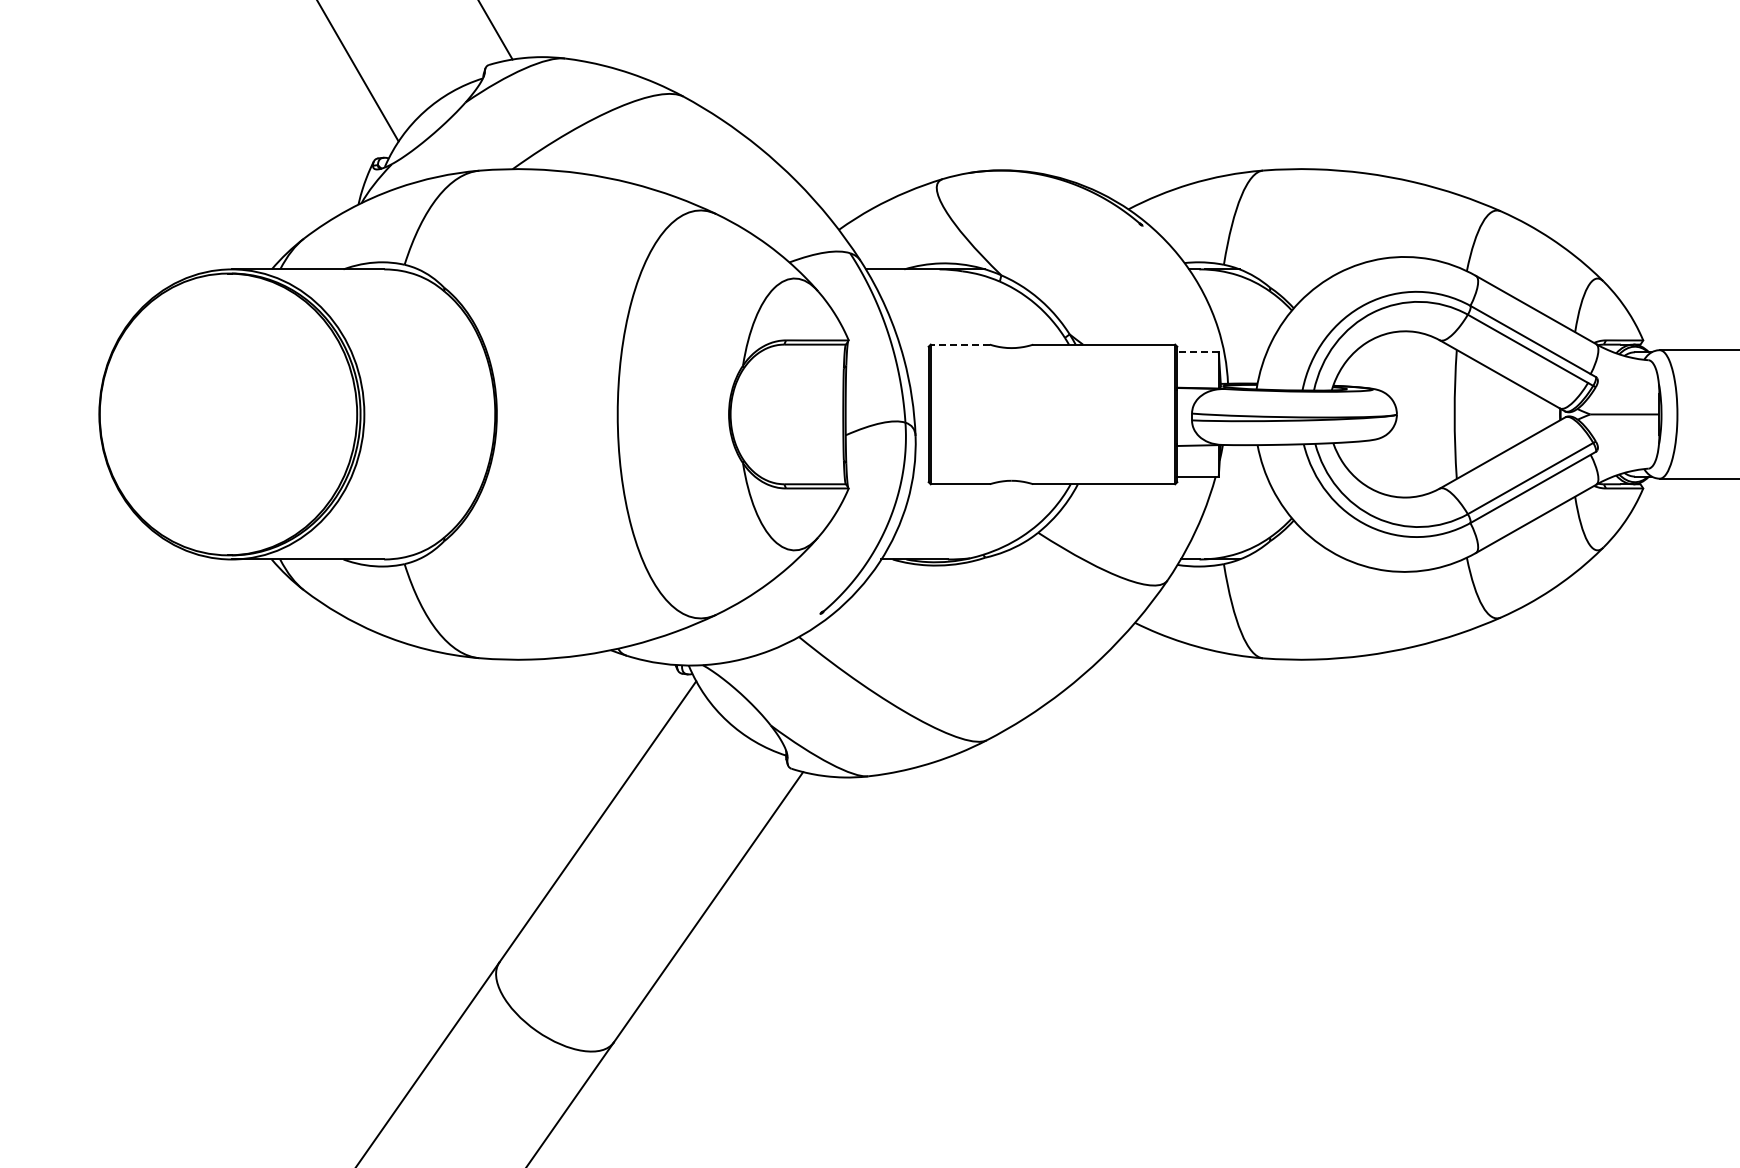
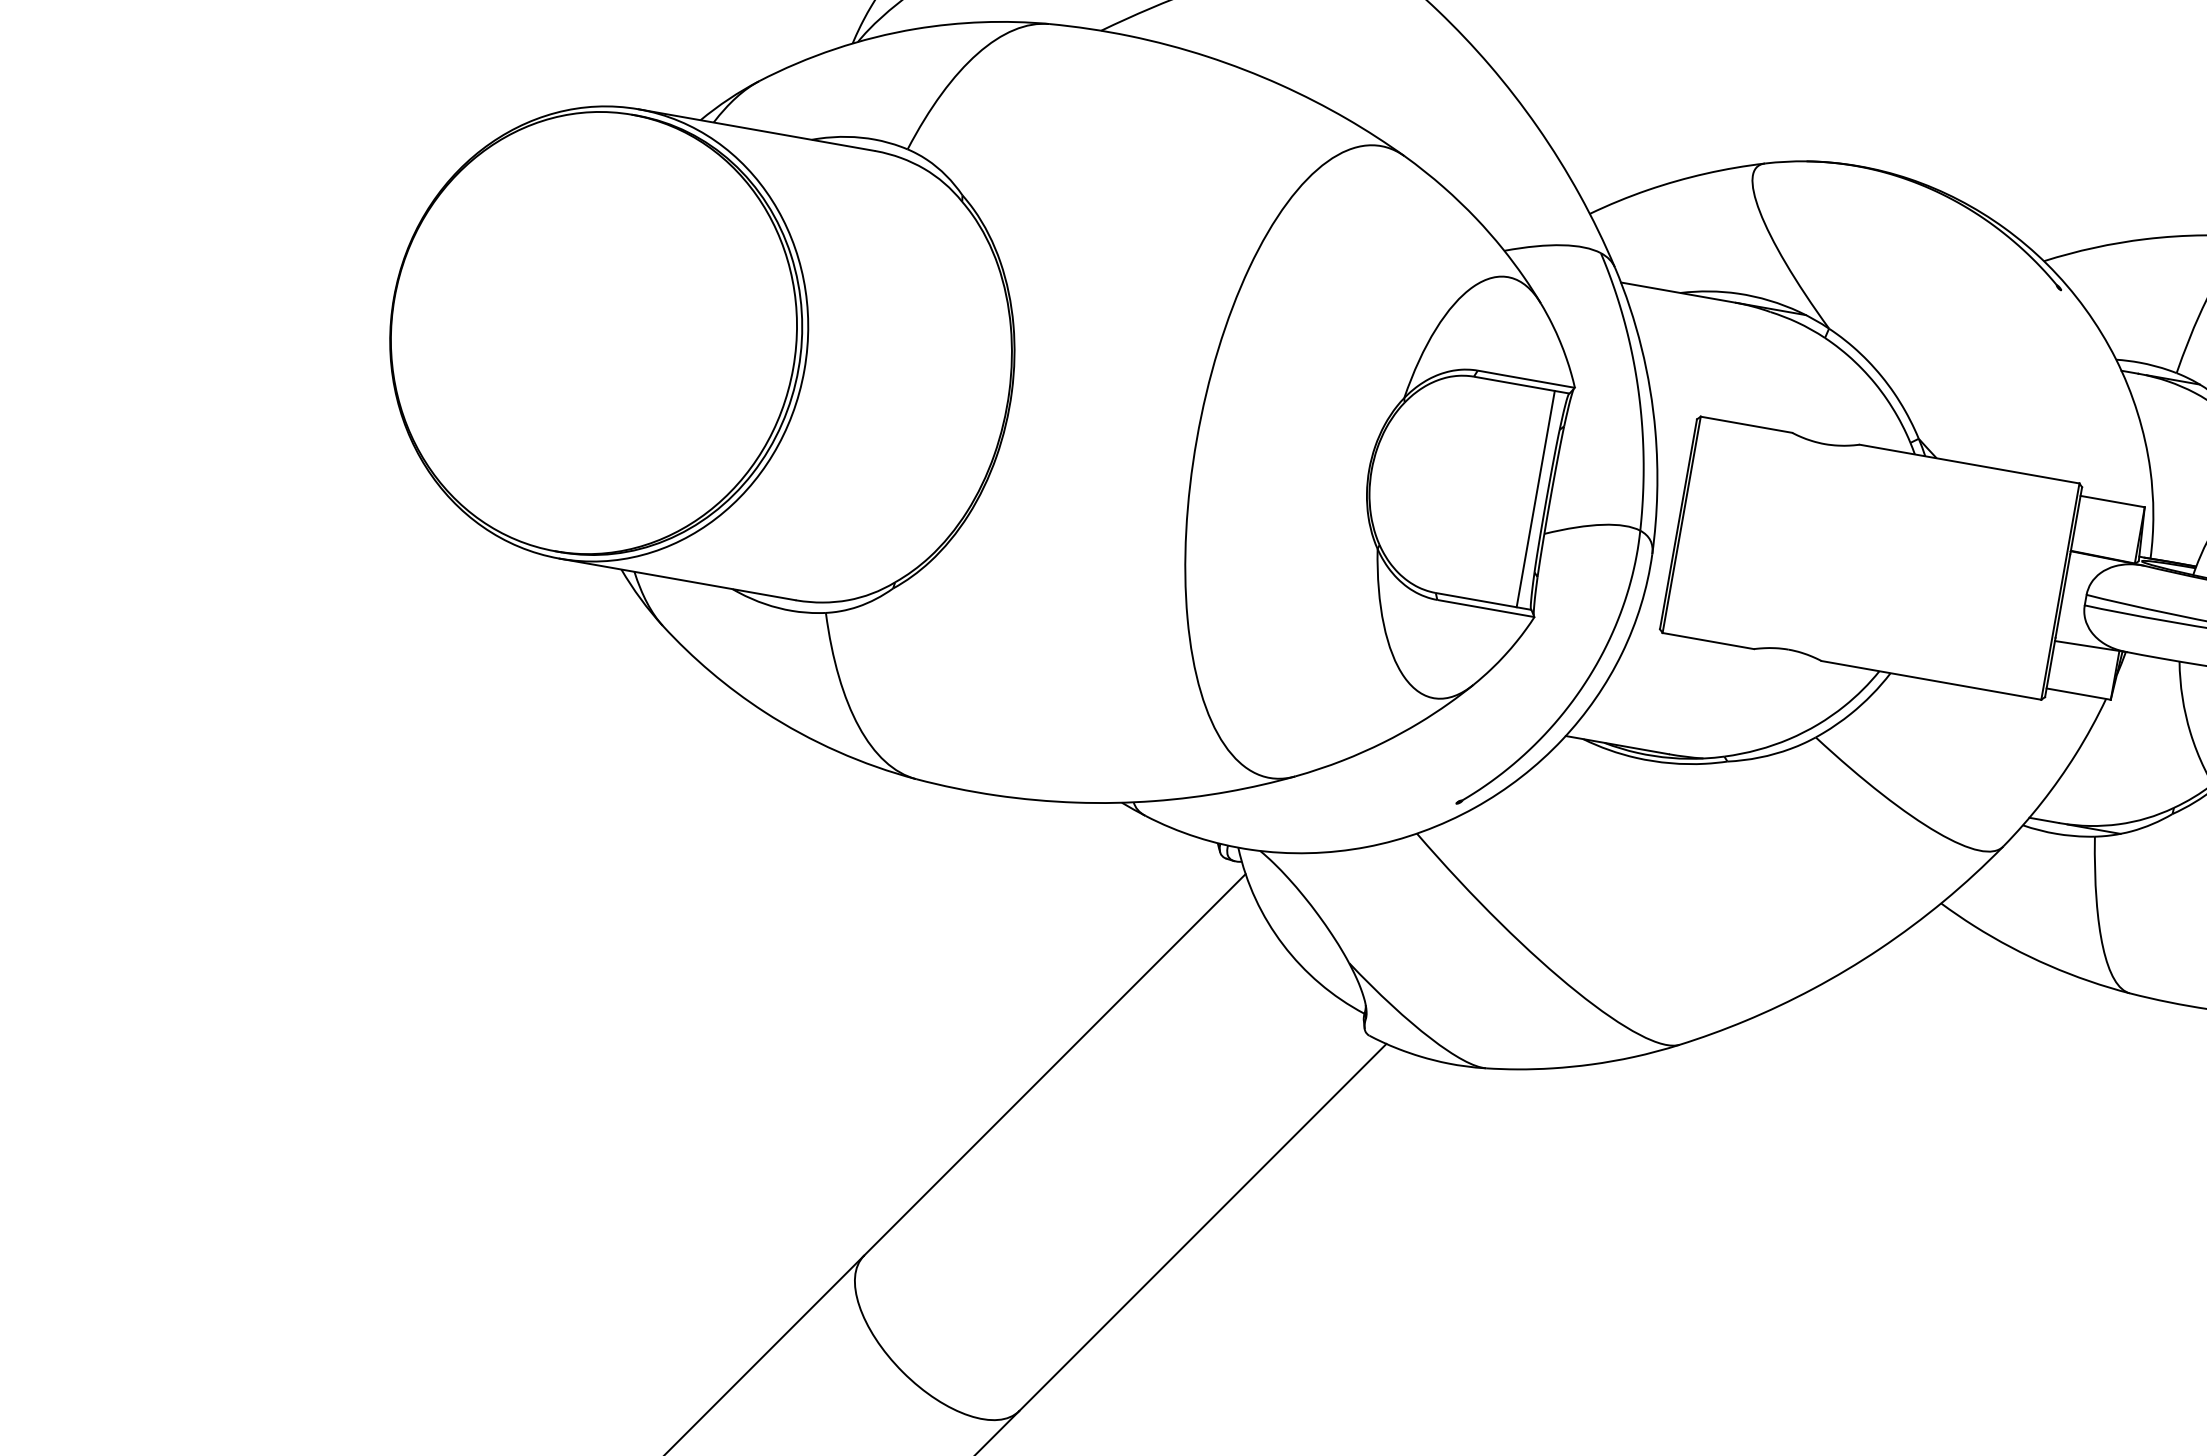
line: (960, 344) -> (1746, 424), dashed -> solid
line: (1198, 352) -> (2113, 502), dashed -> solid
line: (836, 414) -> (1535, 499), added

